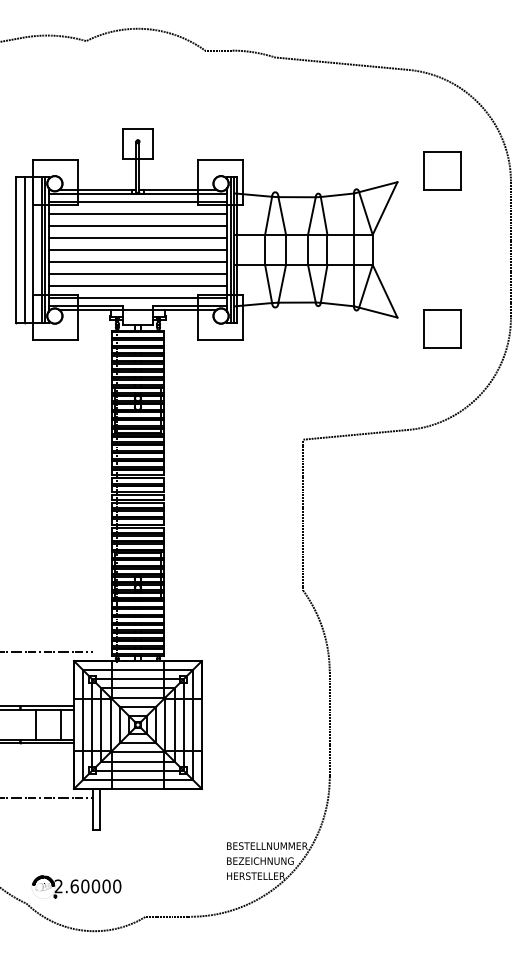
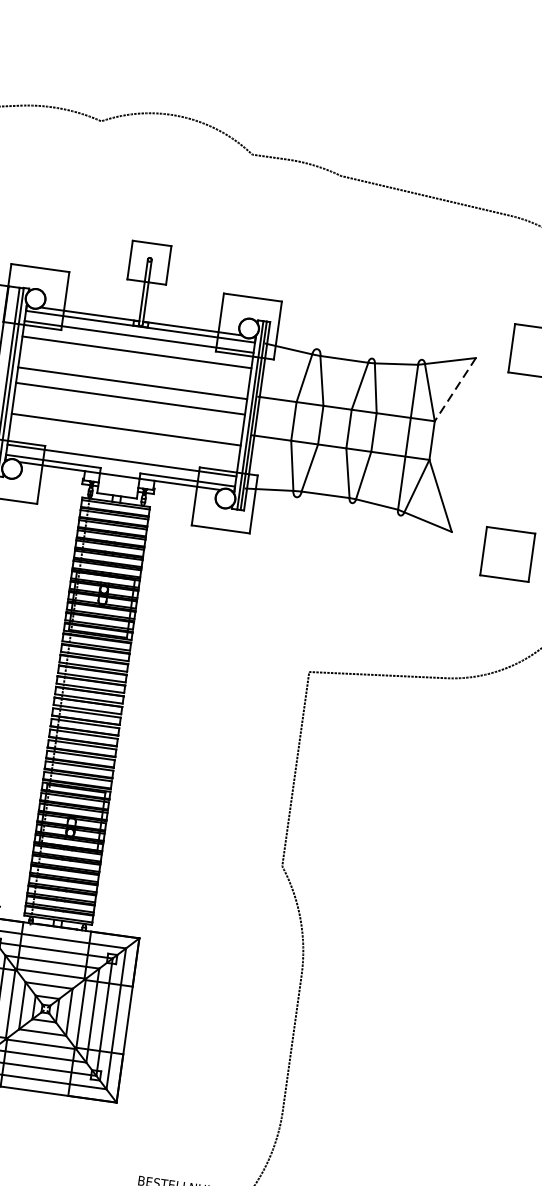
line: (384, 209) -> (454, 390), solid -> dashed
line: (137, 225) -> (134, 367), removed
line: (137, 261) -> (127, 413), removed
line: (137, 286) -> (123, 445), removed

